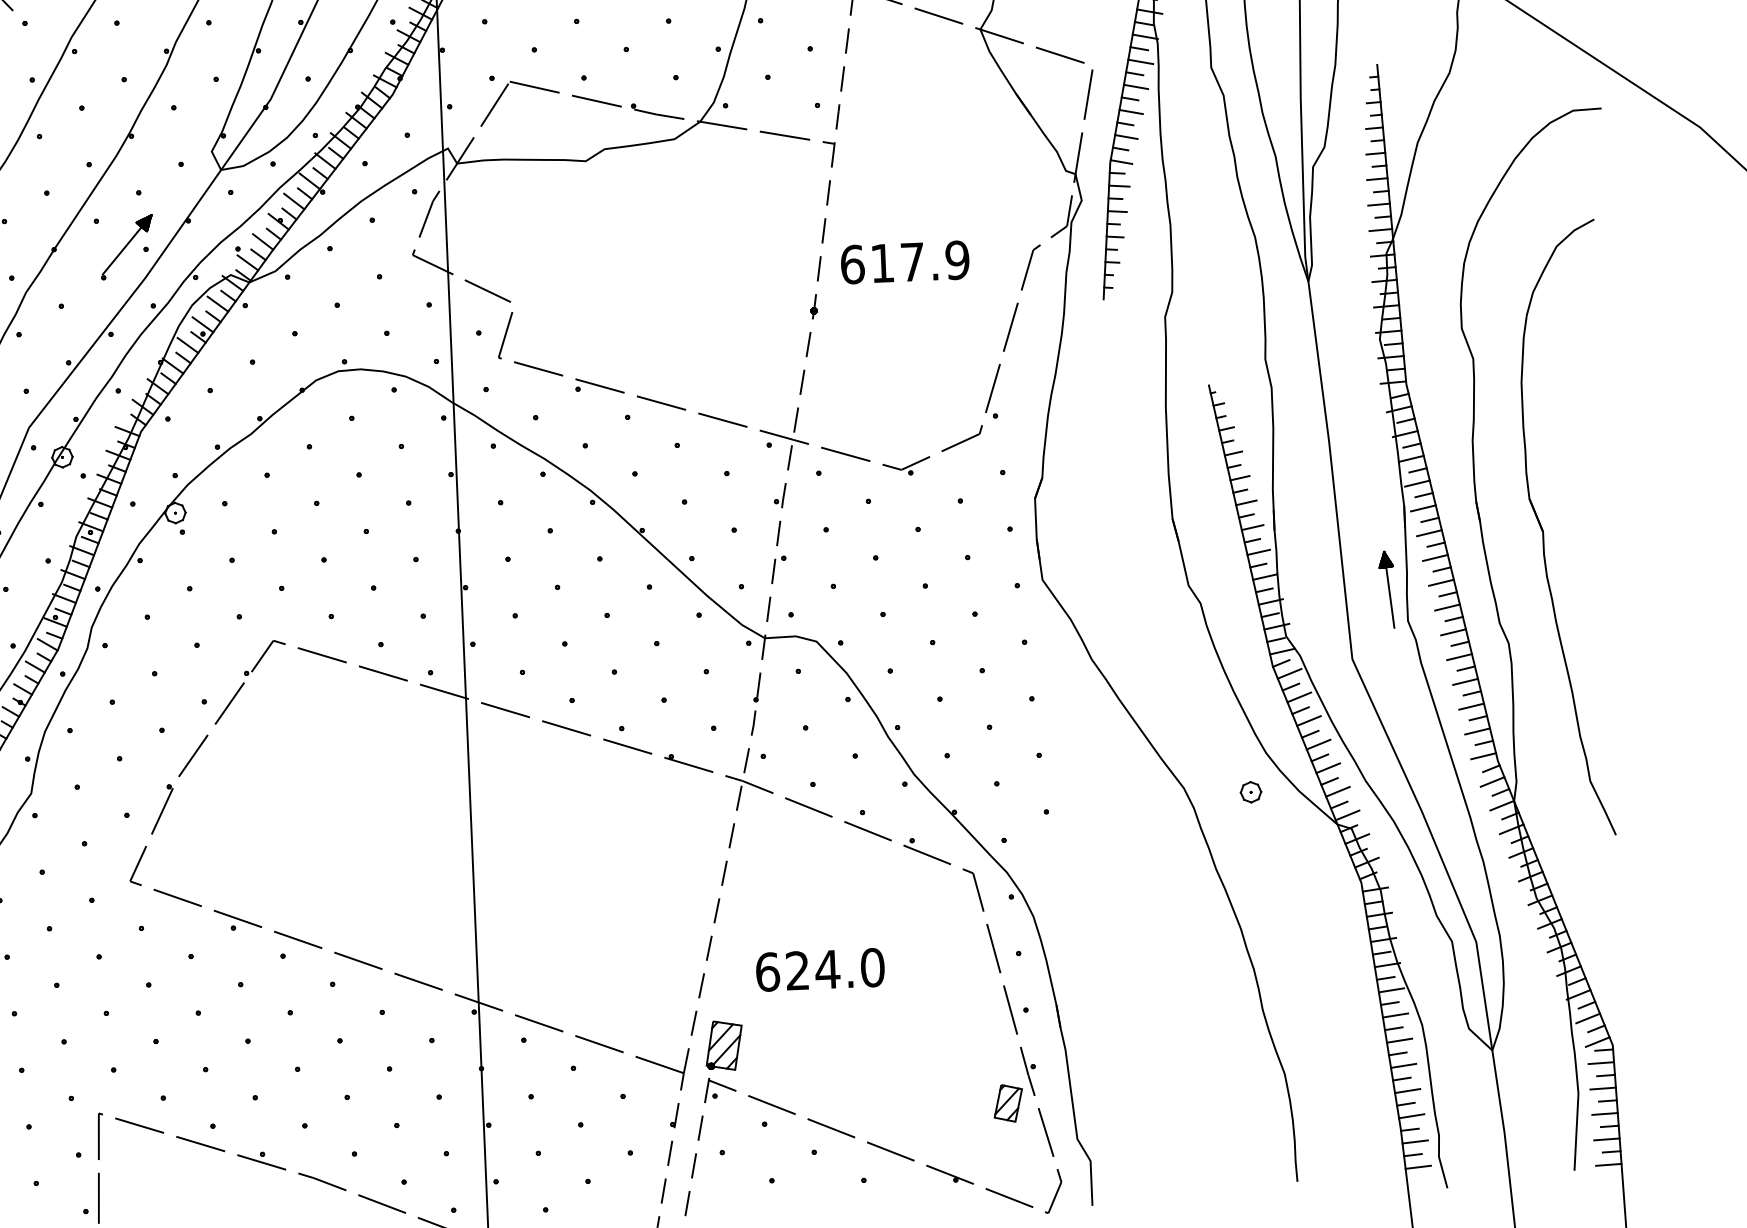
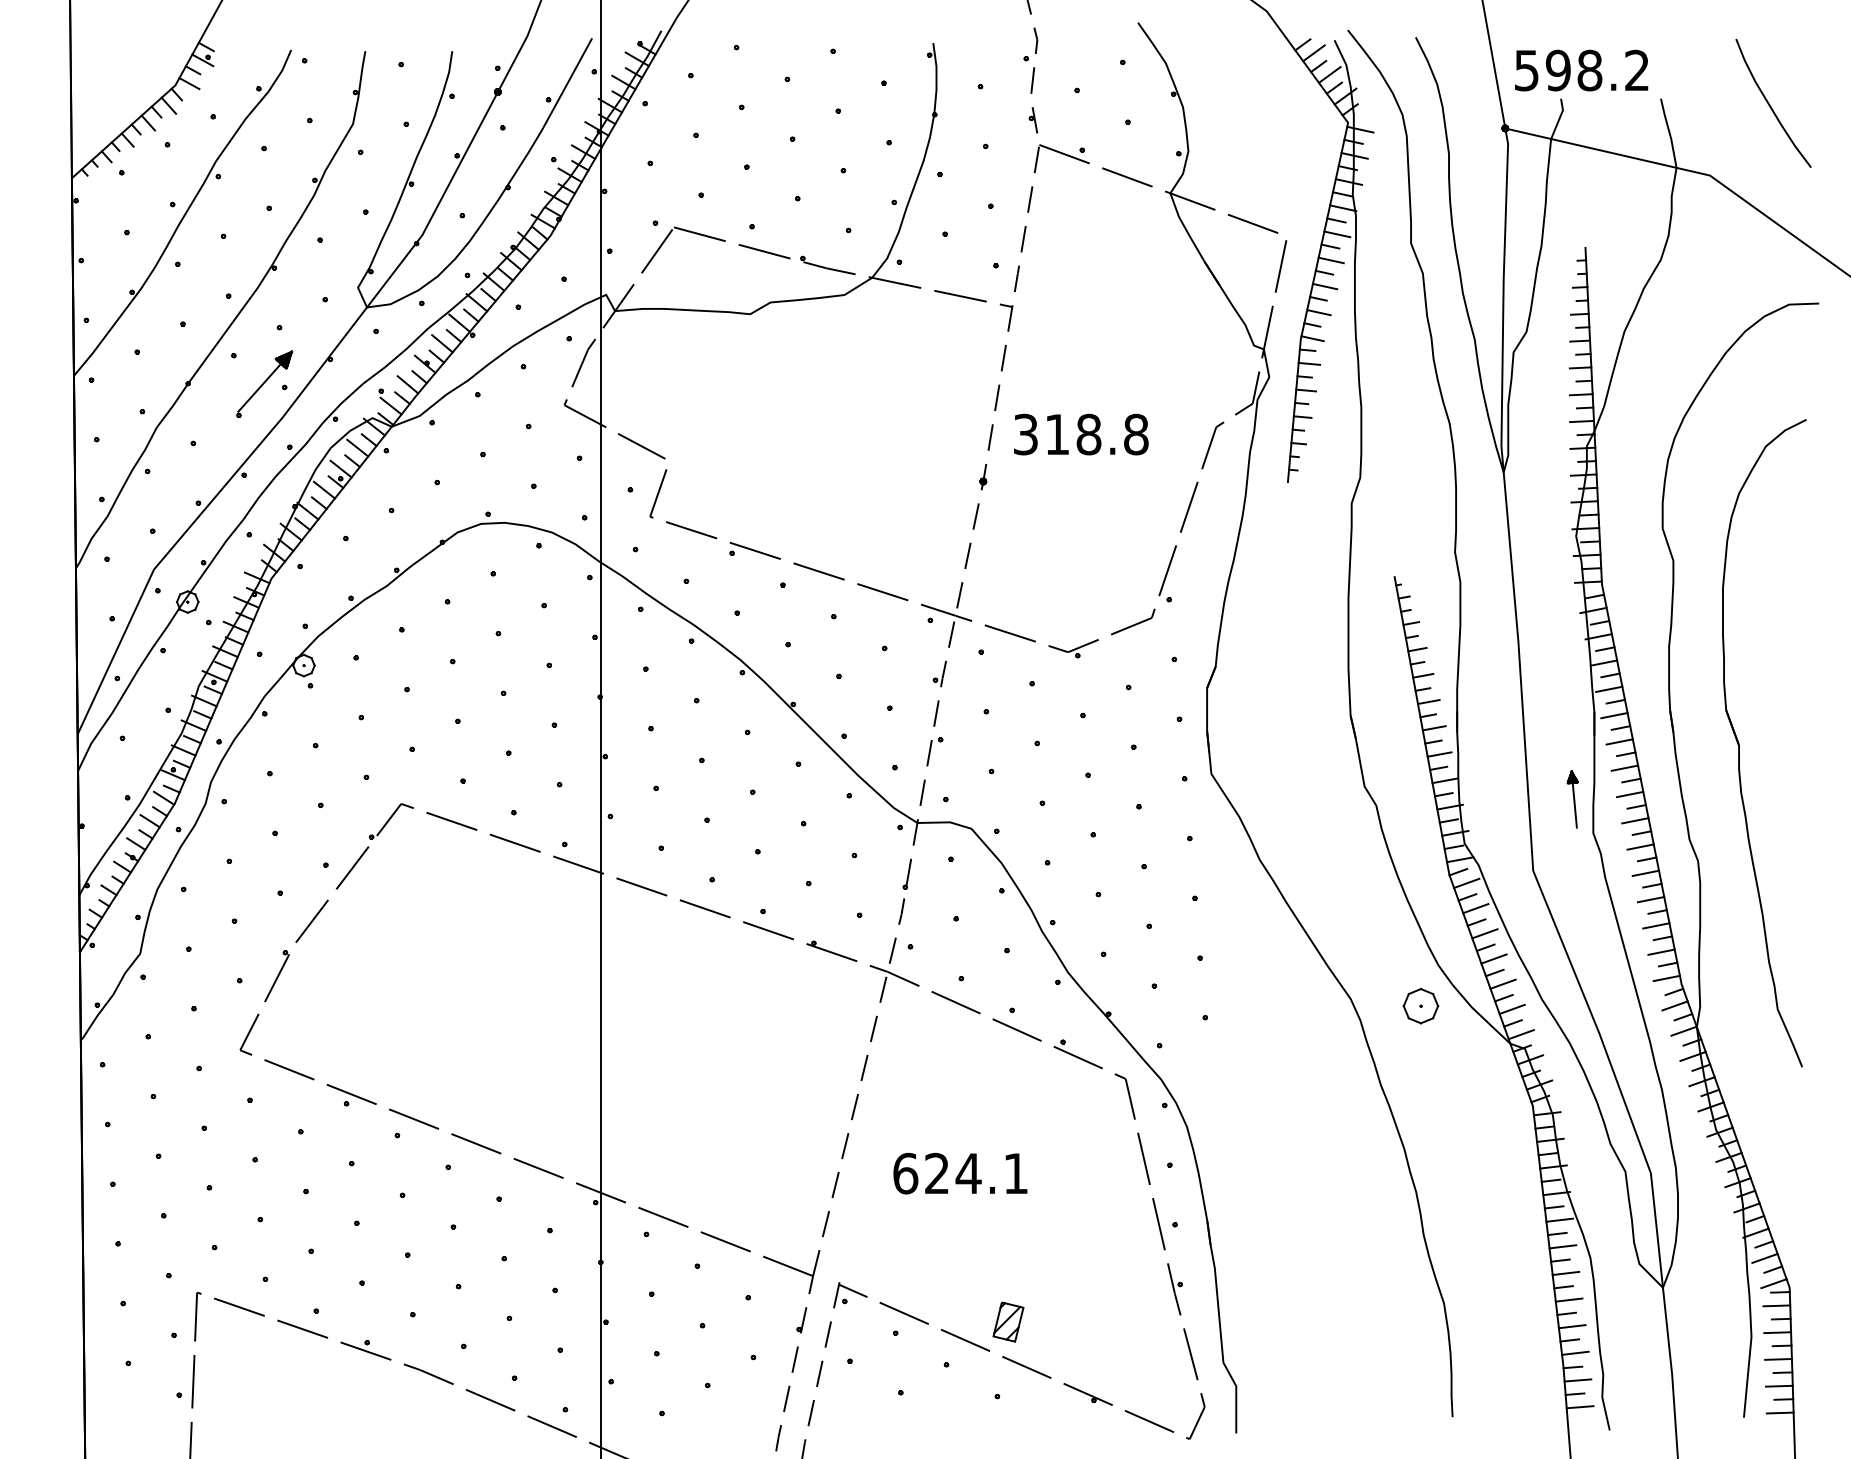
text: (904, 262) -> (1080, 434), 617.9 -> 318.8
part: (1386, 589) -> (1572, 799), size x0.7
part: (1250, 791) -> (1420, 1005), size x1.6
text: (872, 967) -> (1015, 1173), 624.0 -> 624.1
part: (724, 1045) -> (856, 1248), removed
part: (1008, 1102) -> (1008, 1321), moved

